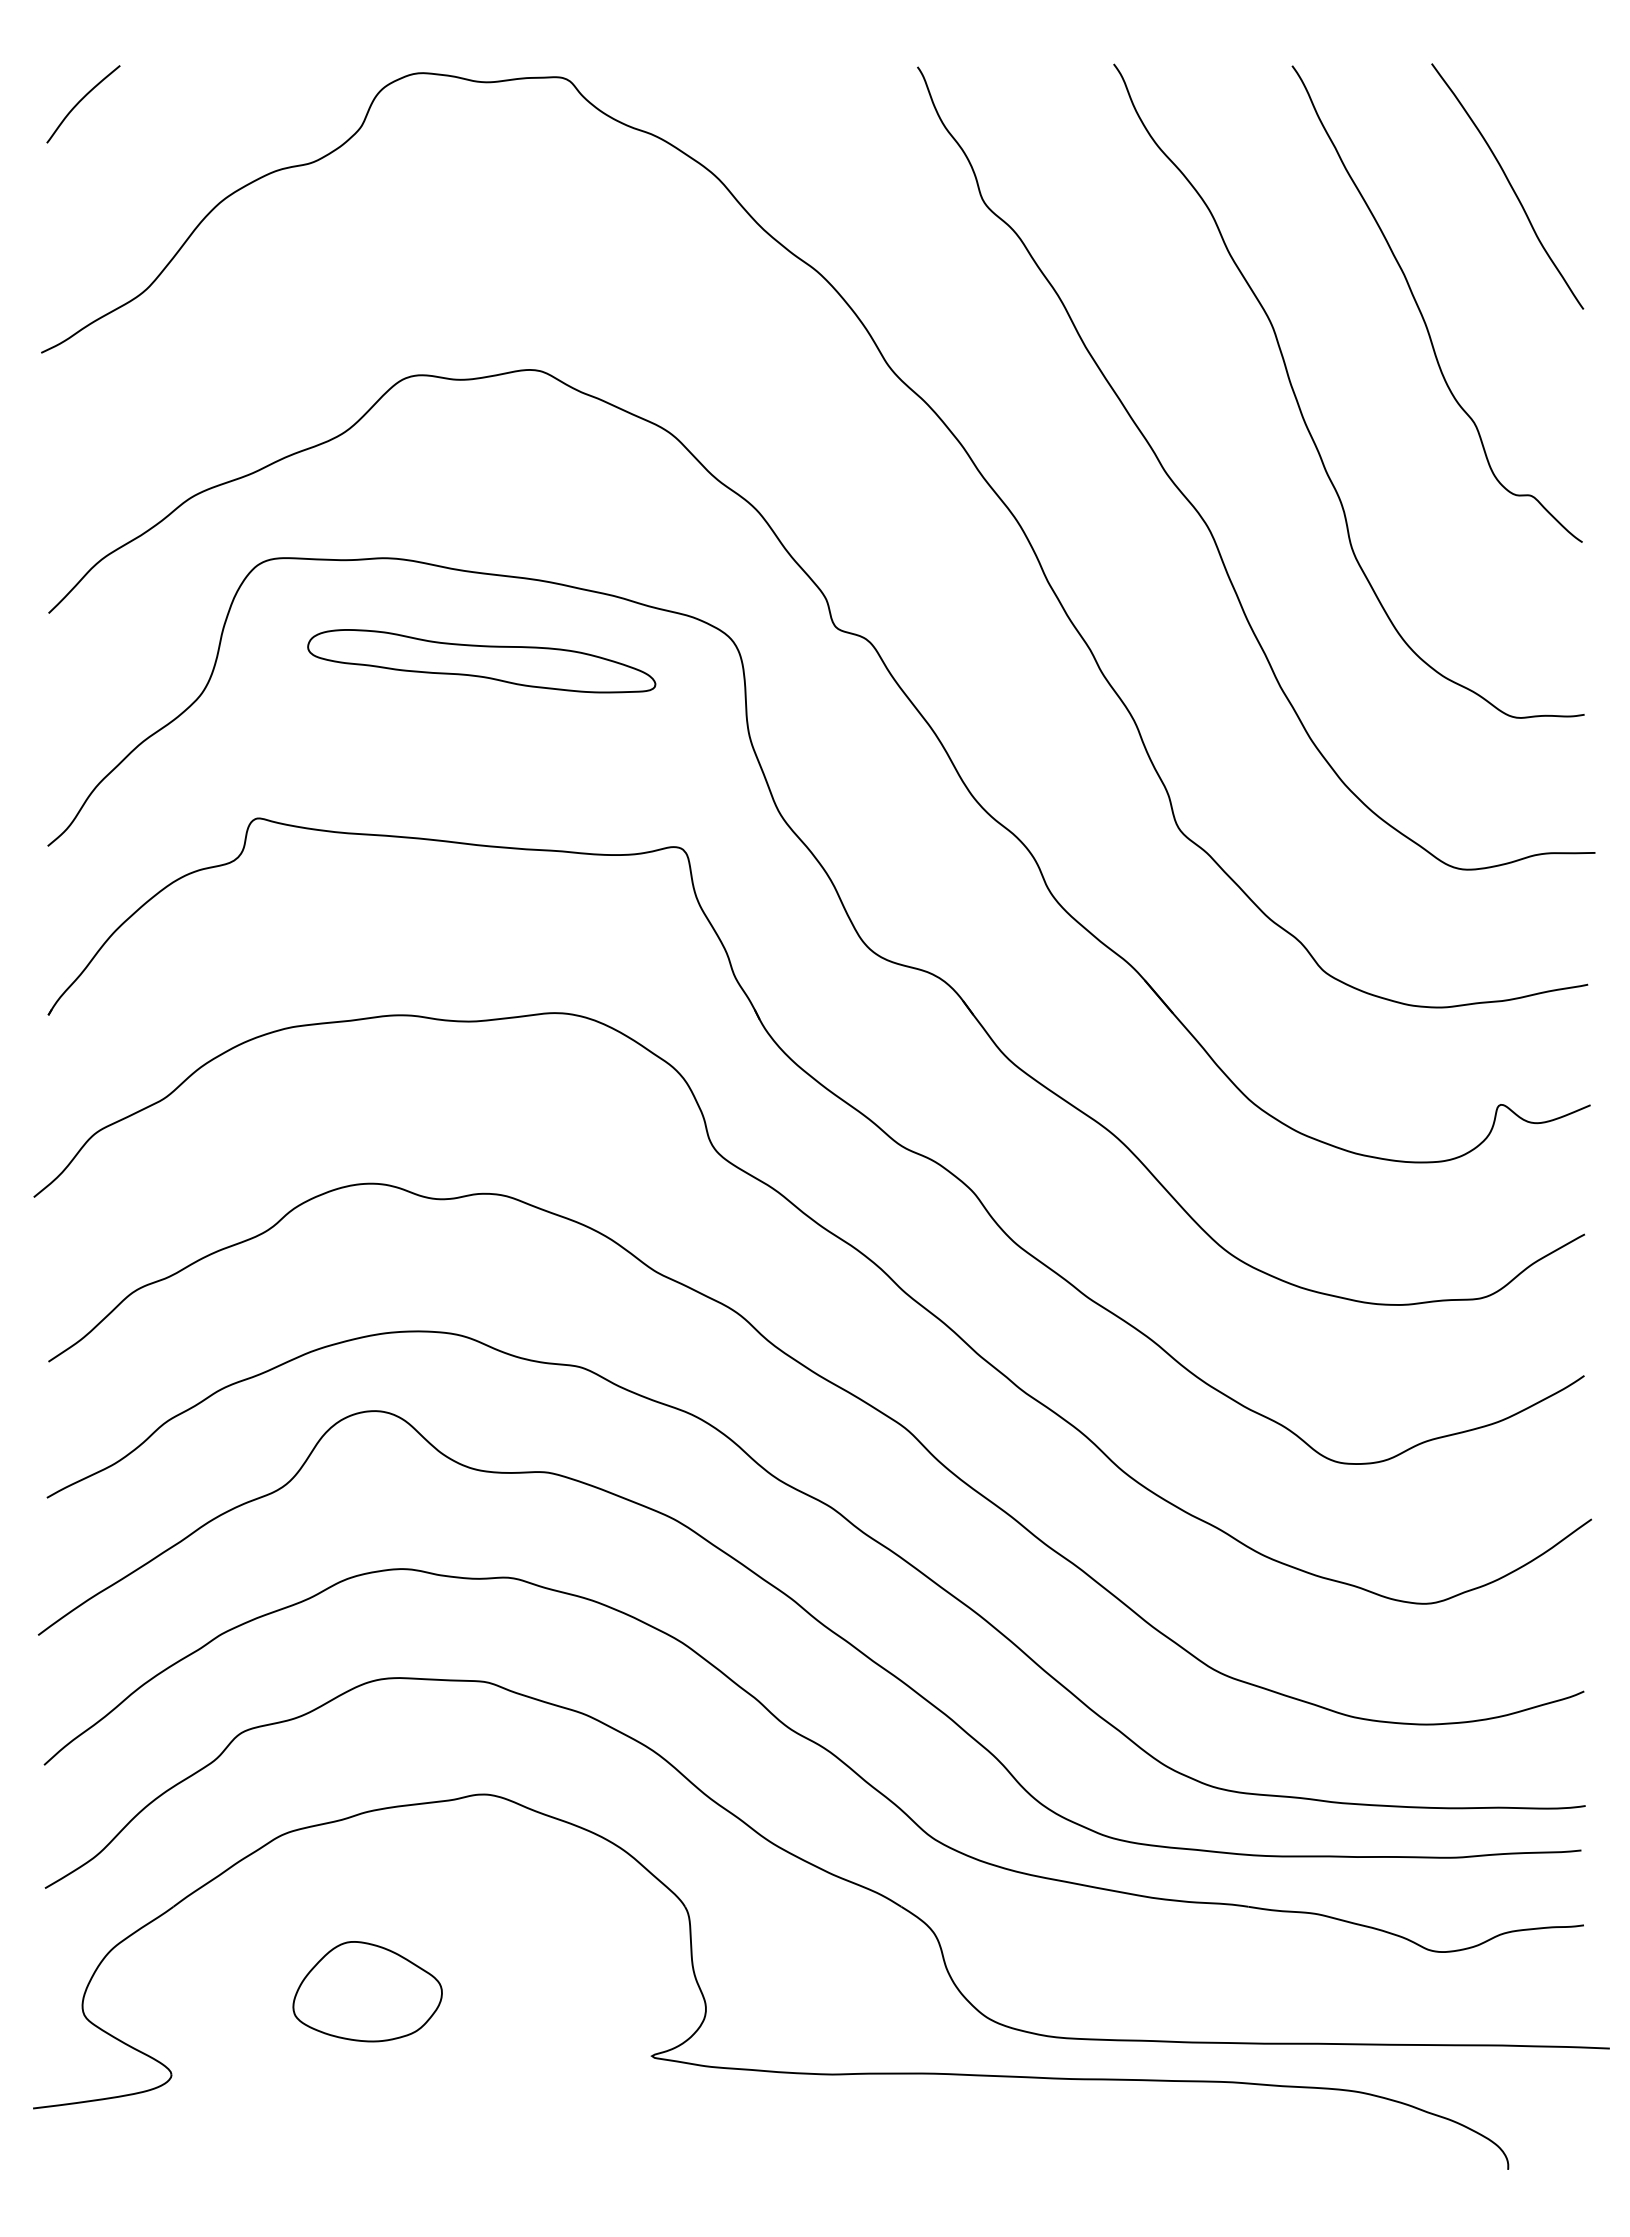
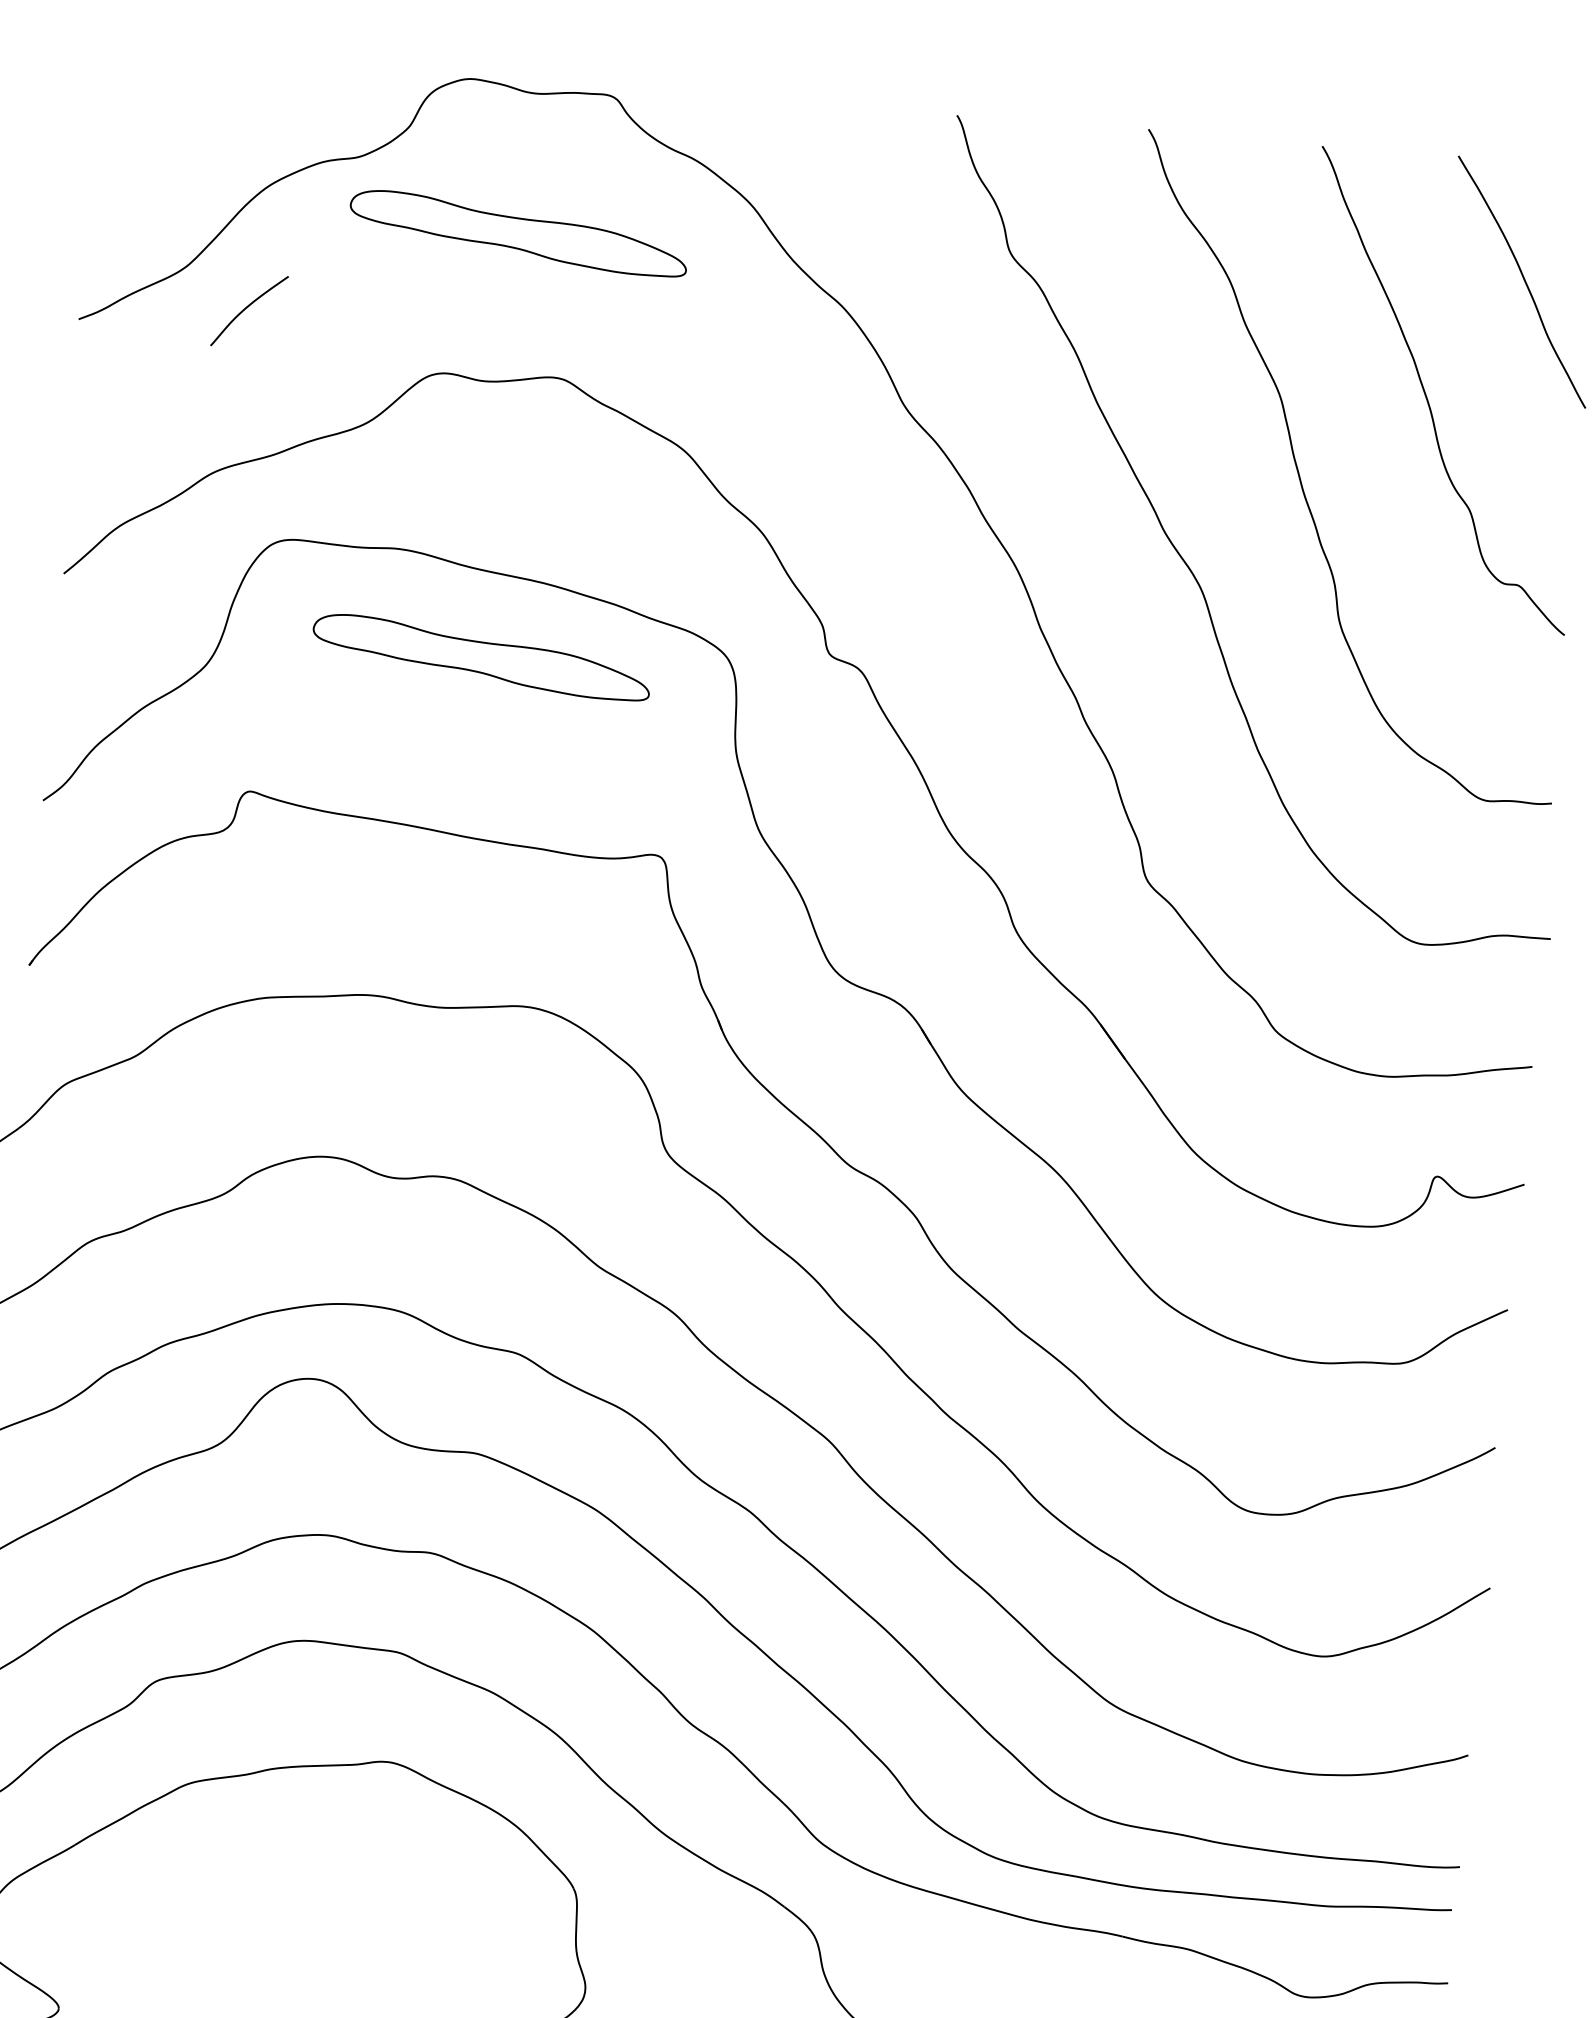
curve: (81, 101) -> (247, 308), moved
part: (481, 226) -> (518, 233), added
part: (367, 1991) -> (256, 1944), removed

